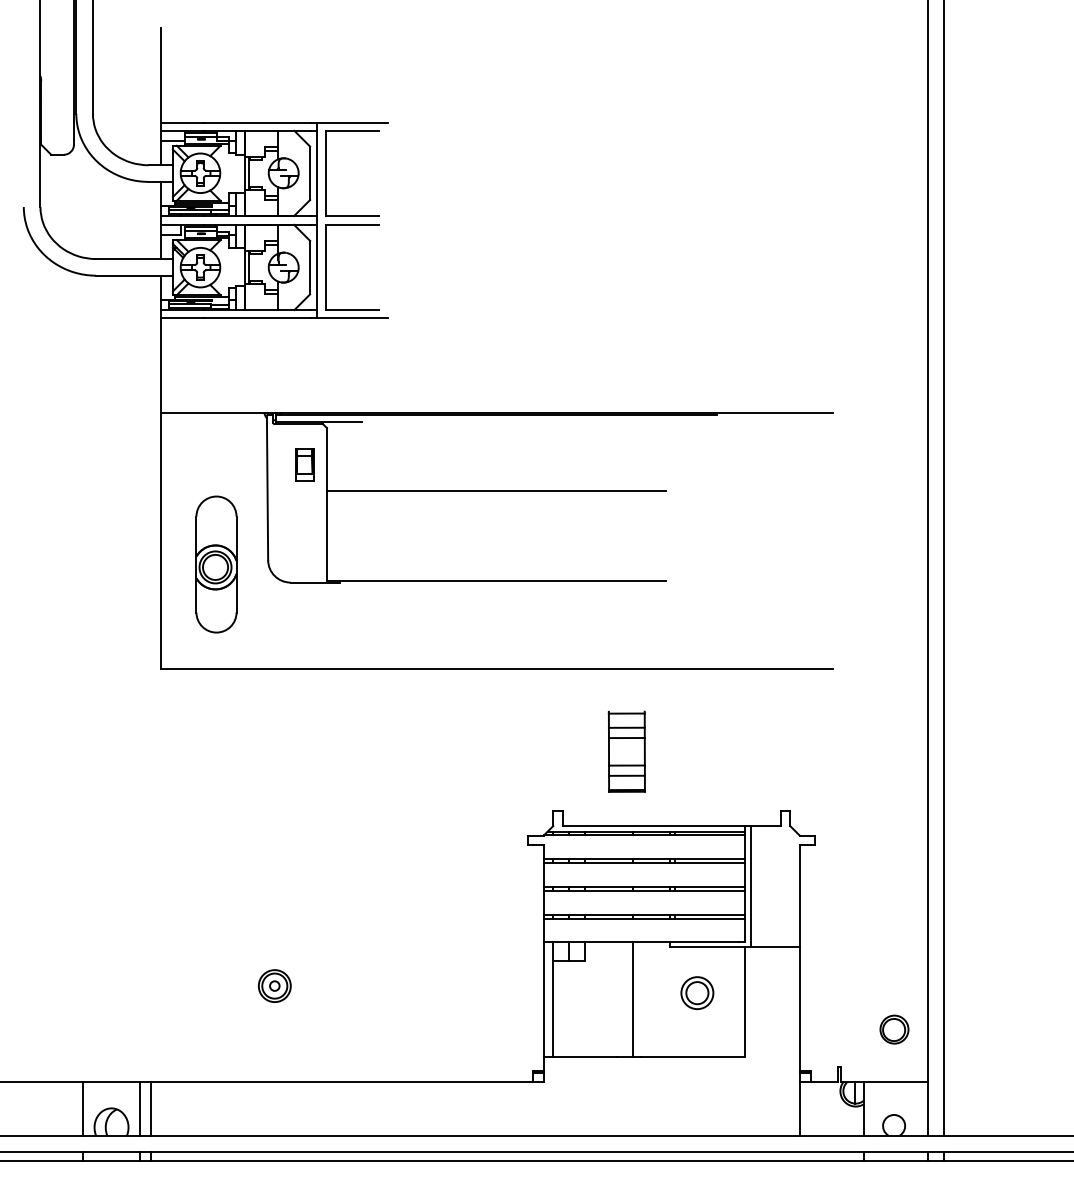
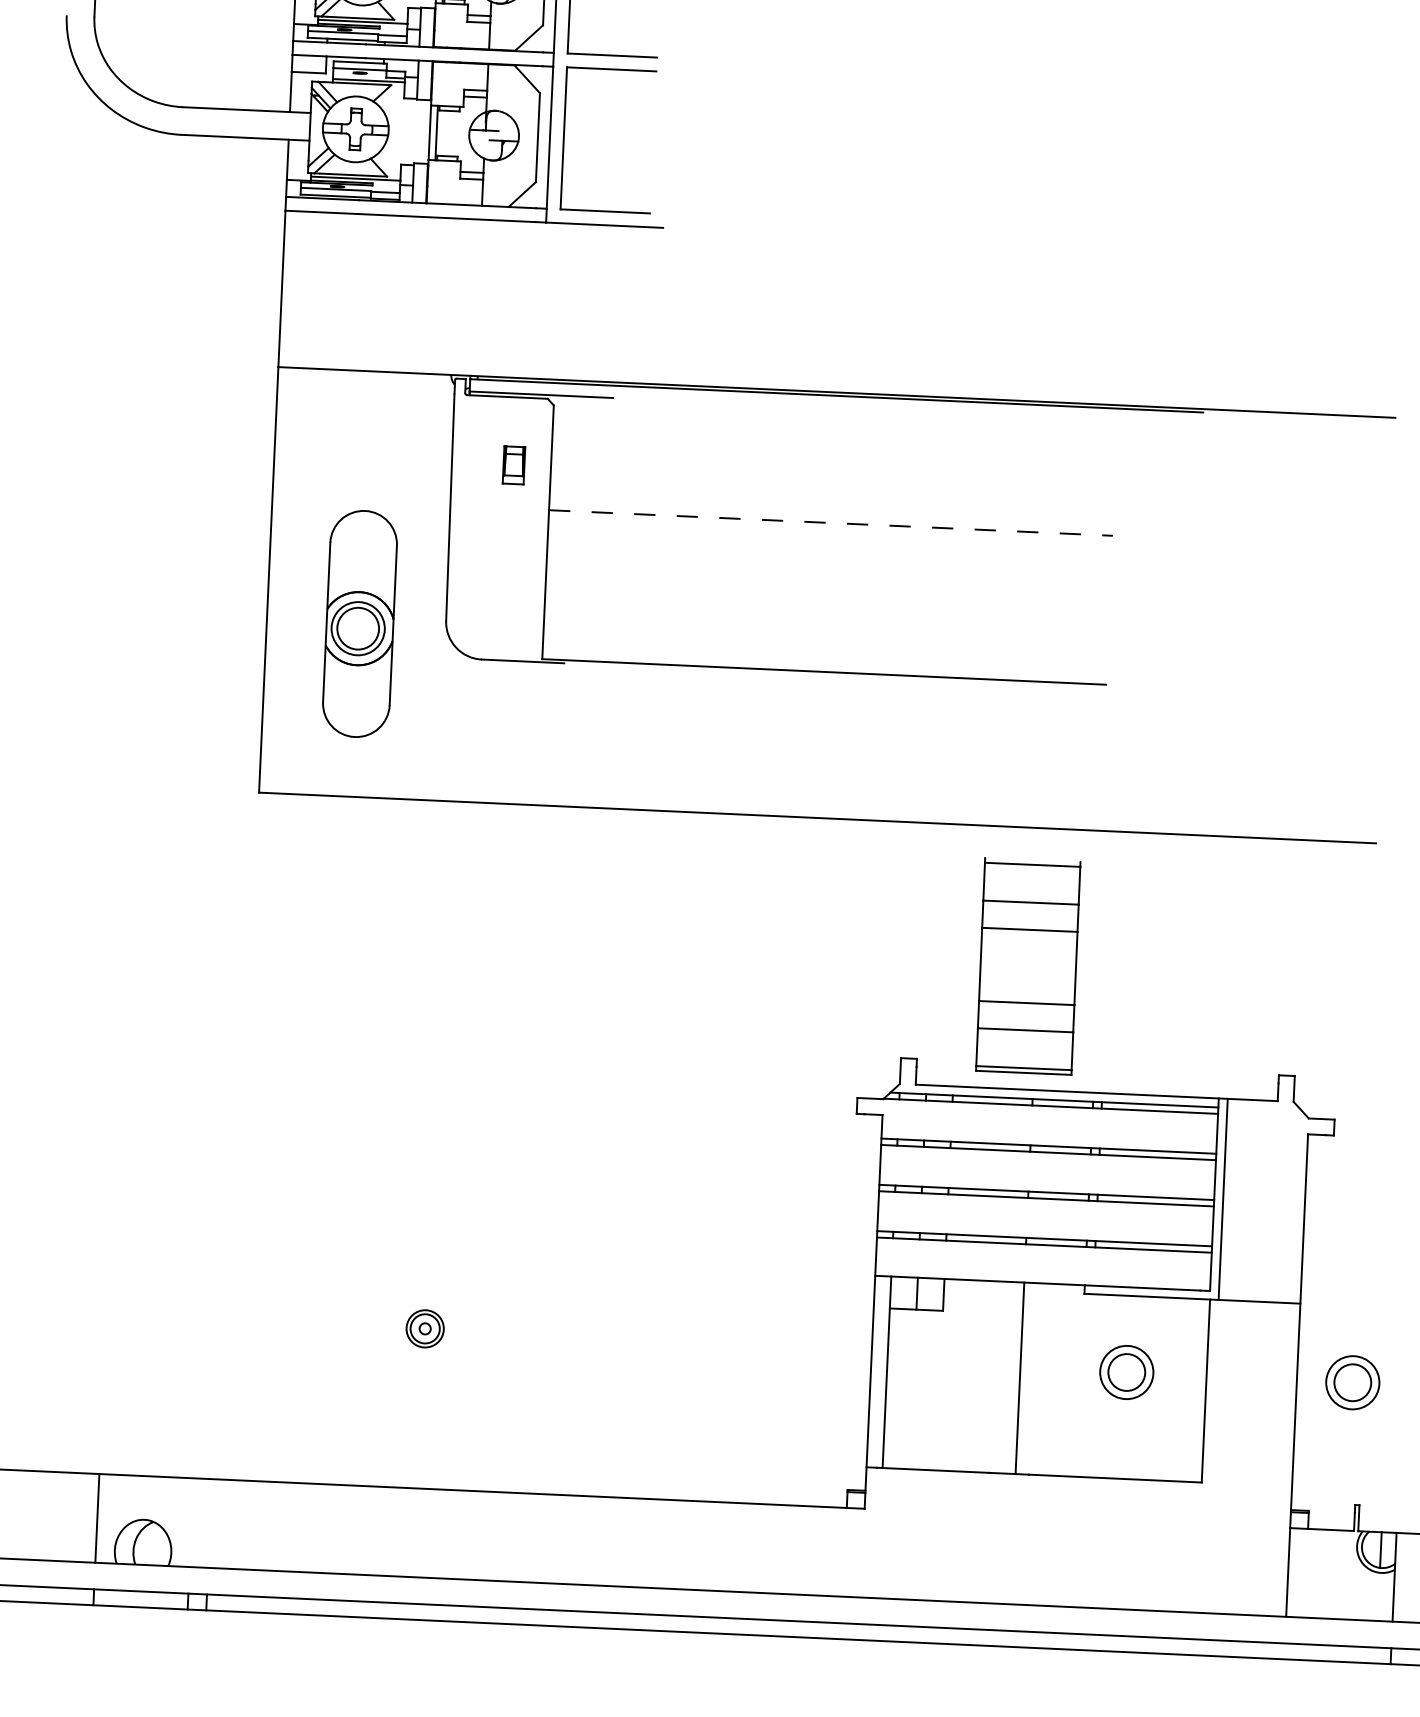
part: (304, 464) -> (513, 464), size x0.7
line: (496, 491) -> (830, 523), solid -> dashed
part: (626, 751) -> (1027, 965), size x1.6
part: (274, 985) -> (424, 1327), size x0.7
part: (833, 992) -> (1353, 1381), added
line: (139, 1108) -> (190, 1522), removed
line: (151, 1108) -> (210, 1523), removed

